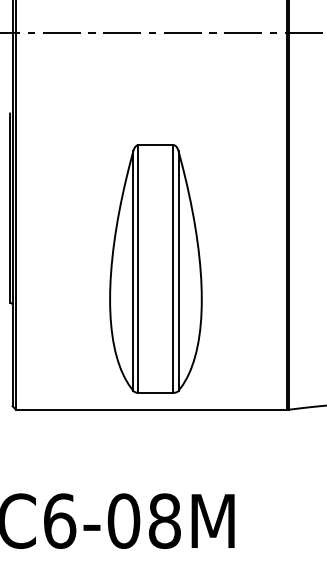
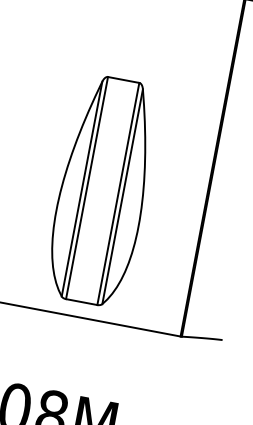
part: (155, 268) -> (102, 190), moved

